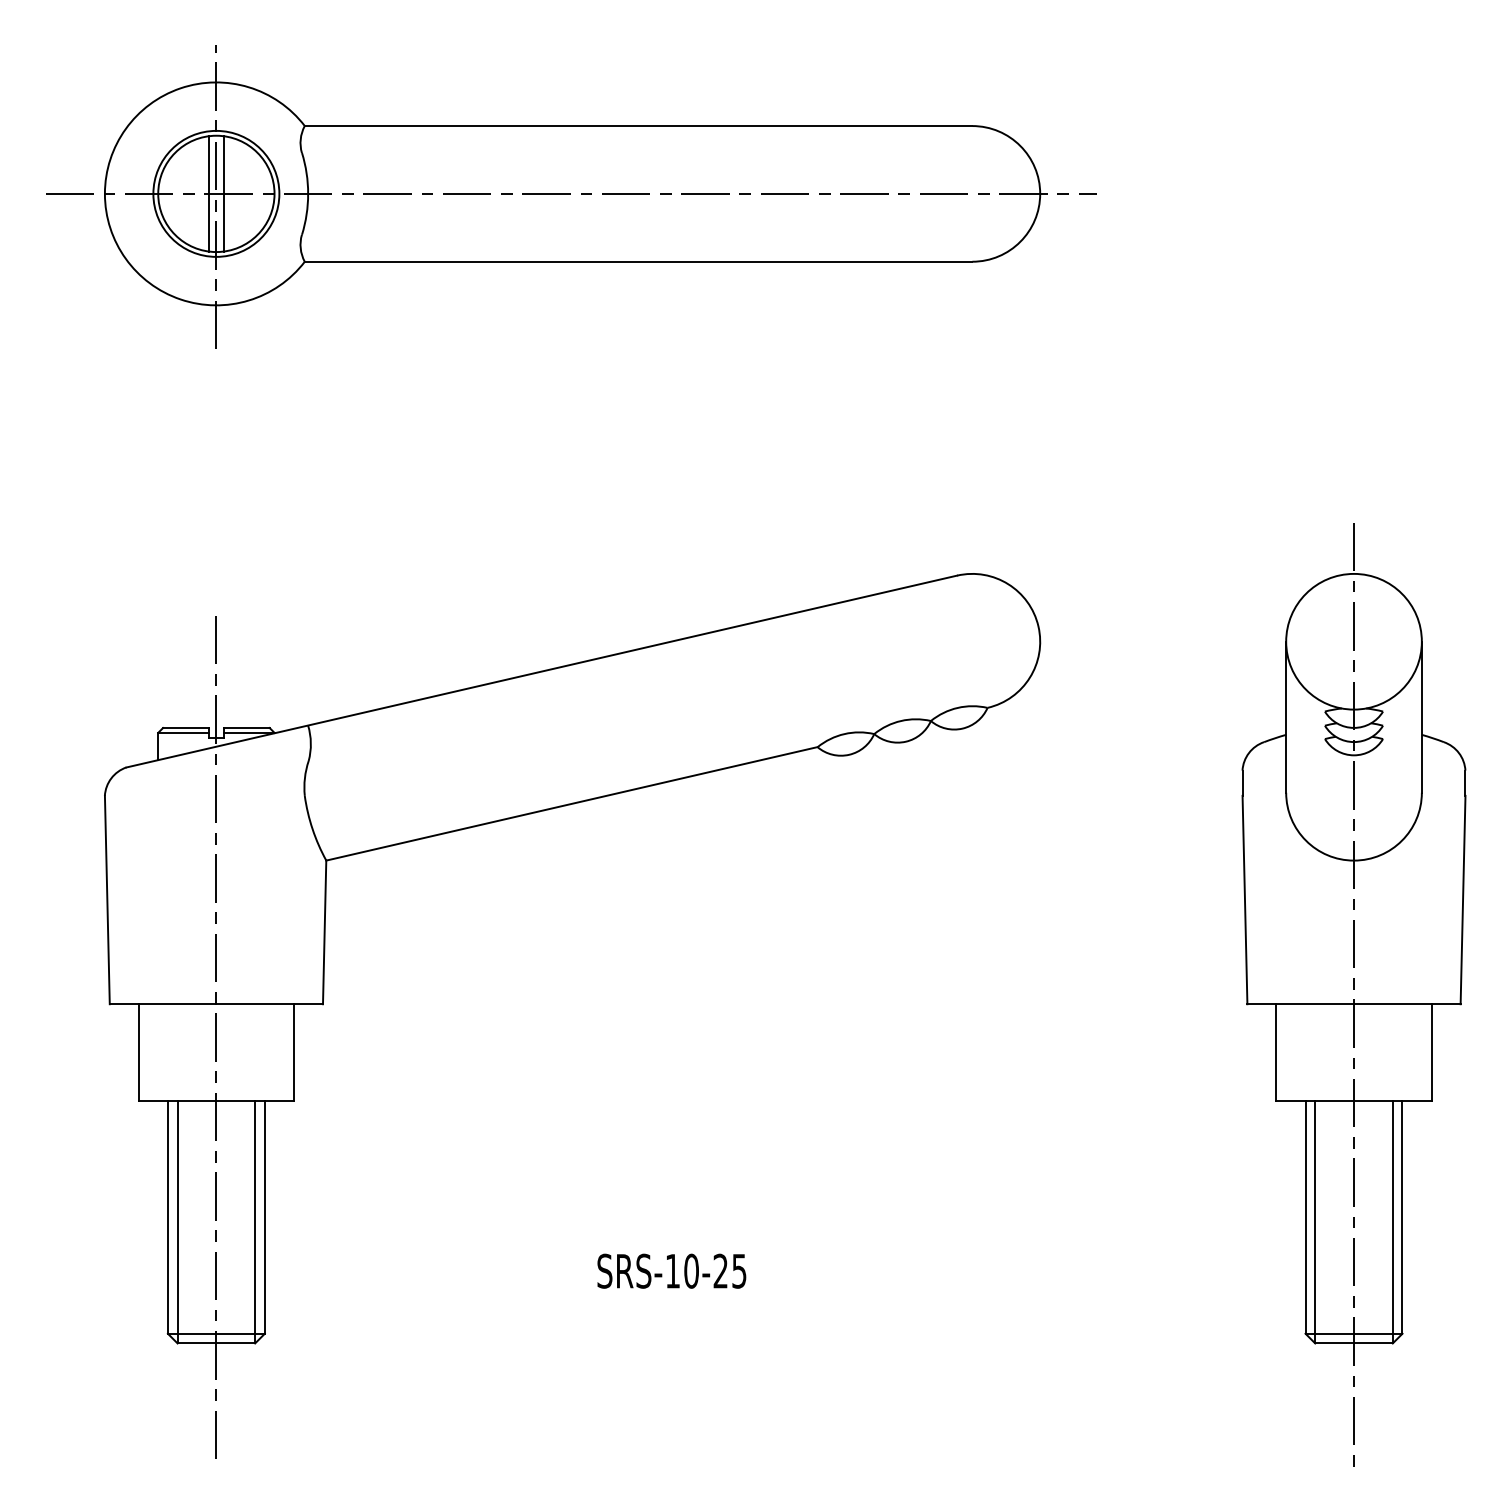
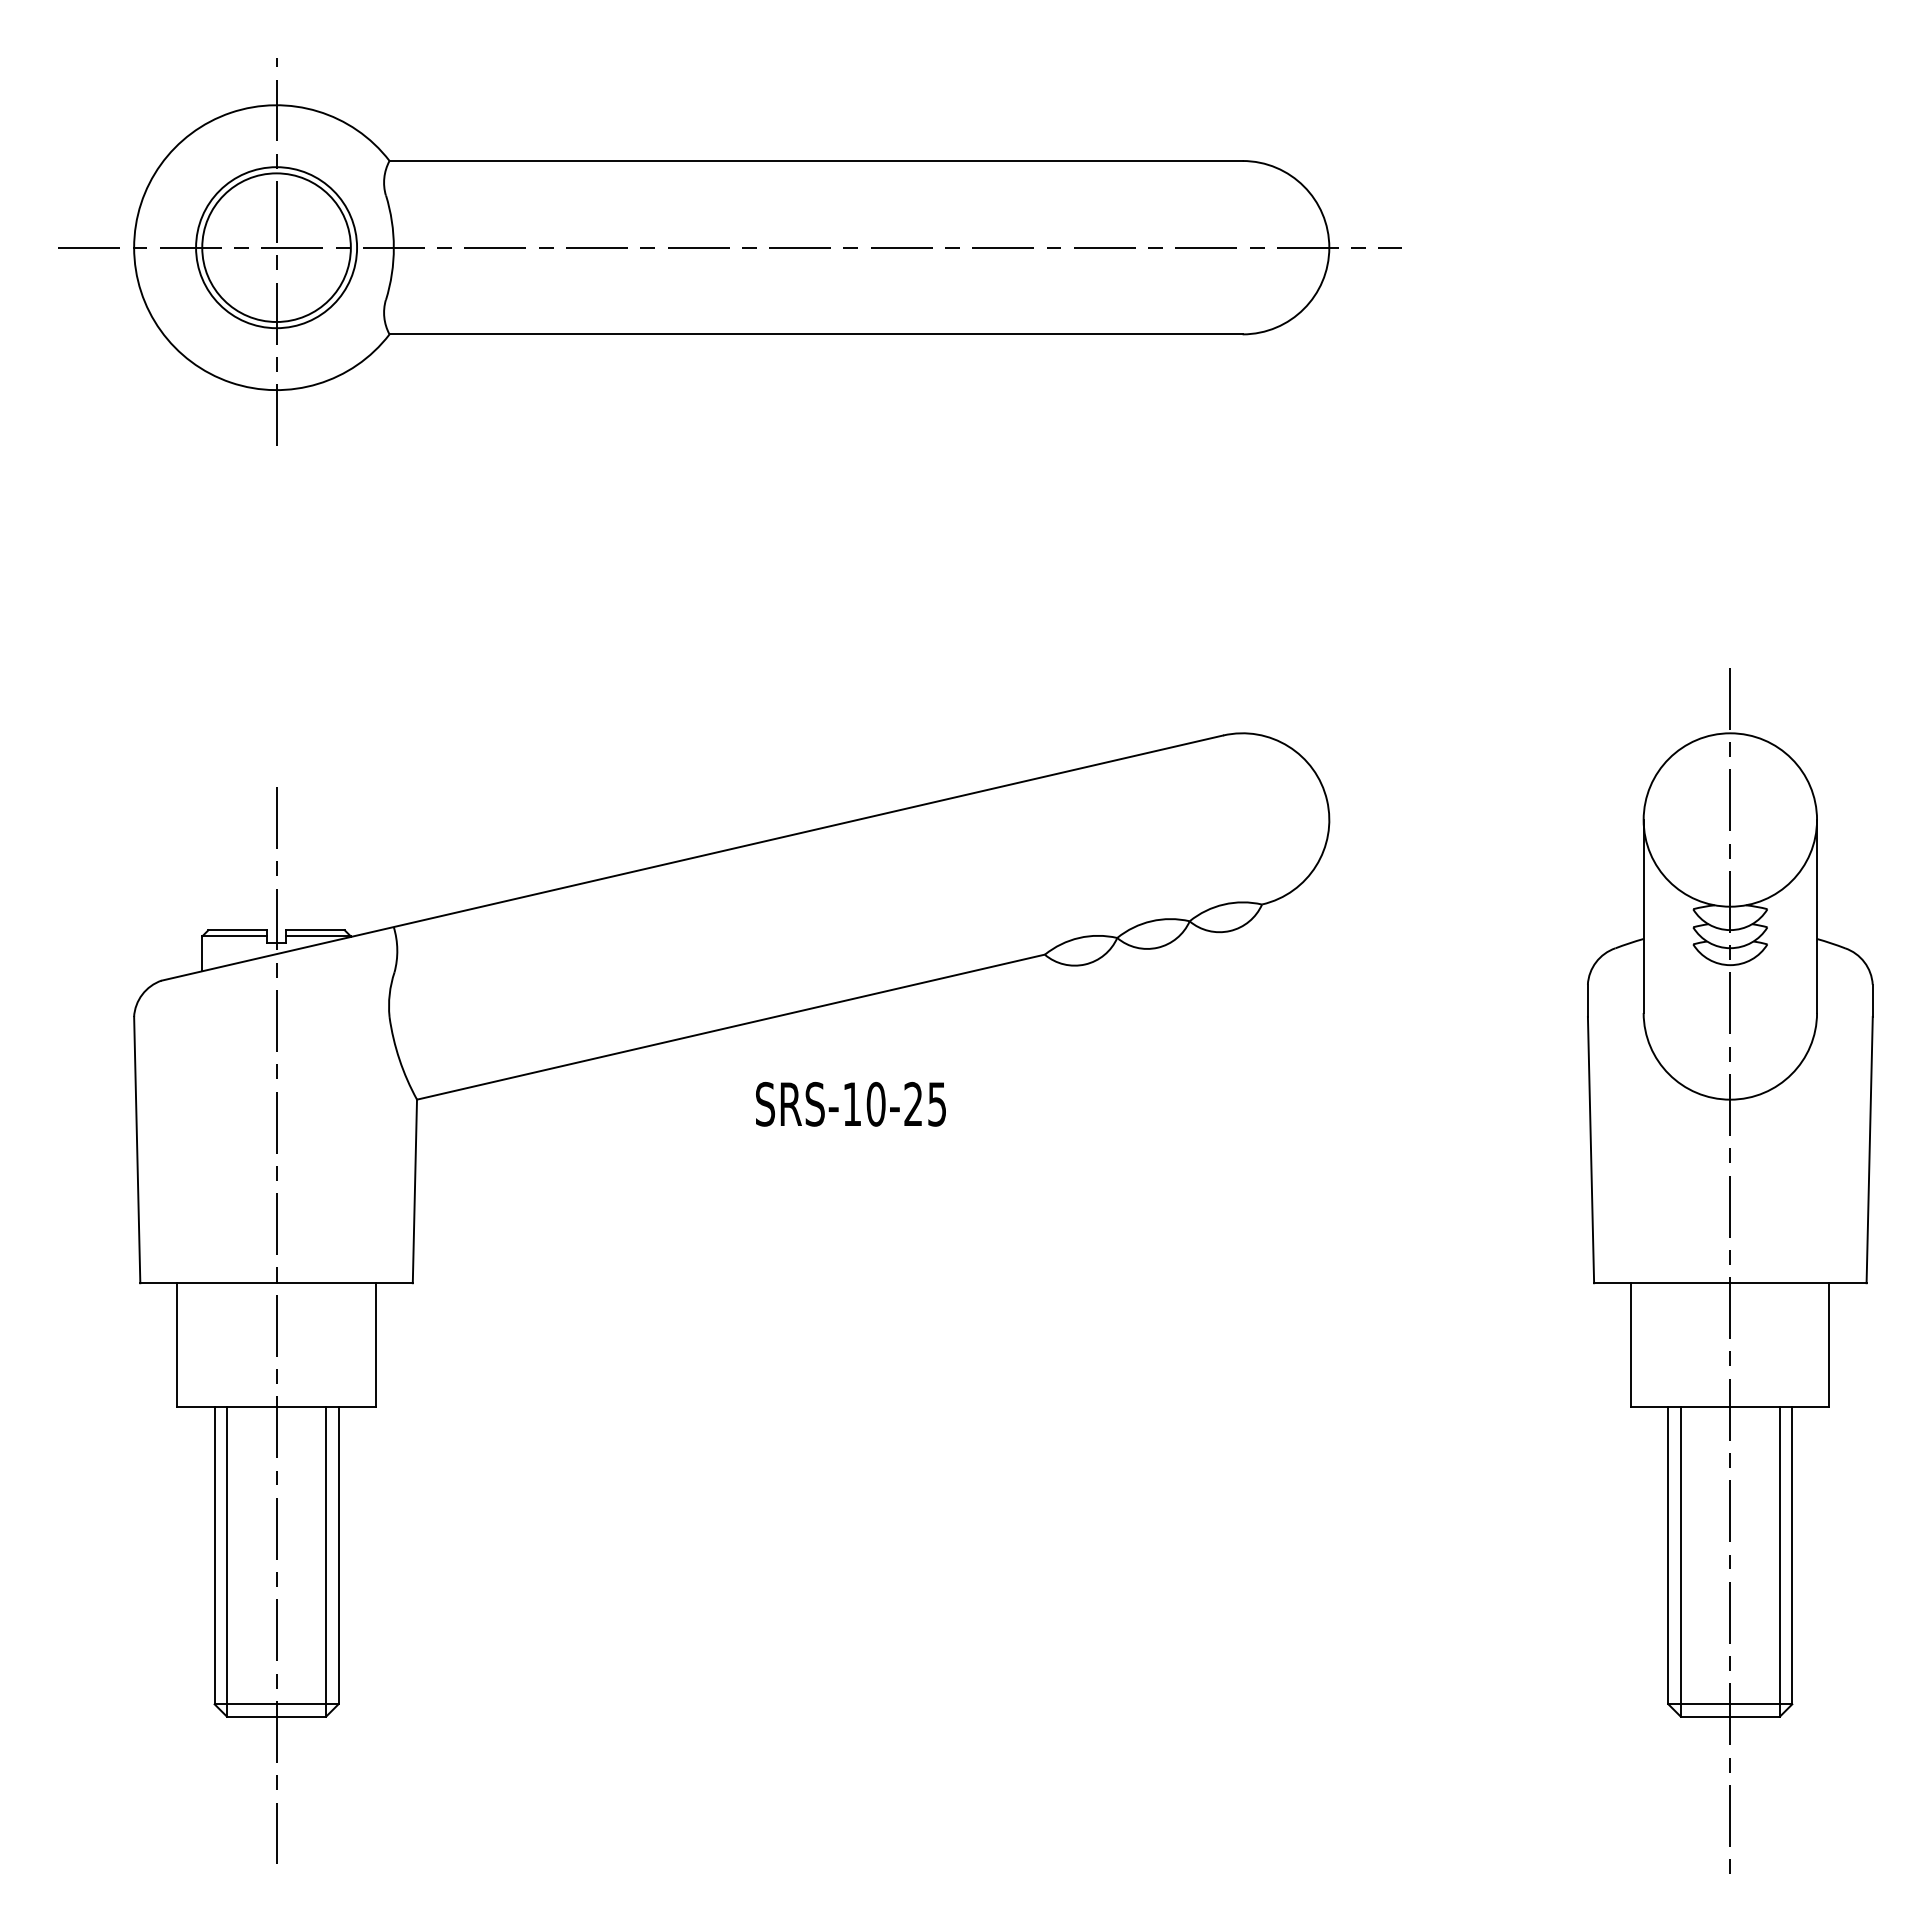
line: (209, 193) -> (267, 247), removed
line: (223, 193) -> (285, 247), removed
text: (671, 1270) -> (850, 1103), moved

